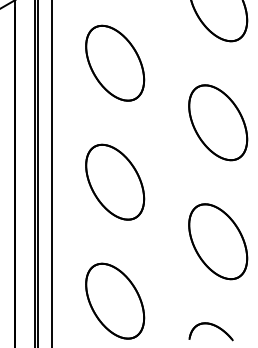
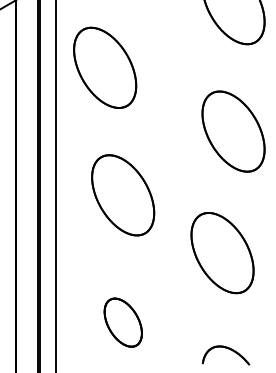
part: (115, 62) -> (105, 67), moved
part: (218, 242) -> (222, 253), moved
part: (115, 300) -> (123, 322), size x0.6

